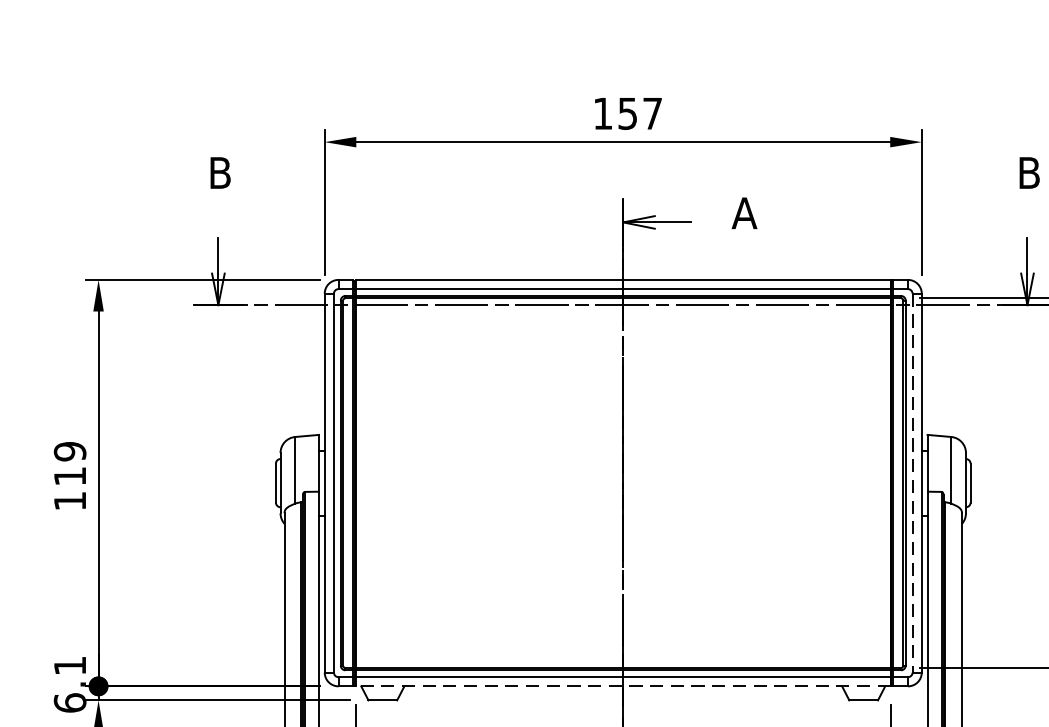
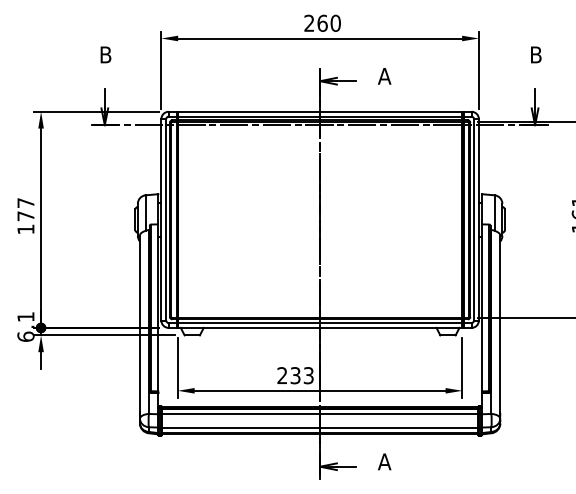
text: (627, 112) -> (322, 22), 157 -> 260
text: (69, 463) -> (25, 209), 119 -> 177
line: (913, 482) -> (474, 219), dashed -> solid
line: (622, 685) -> (319, 327), dashed -> solid

